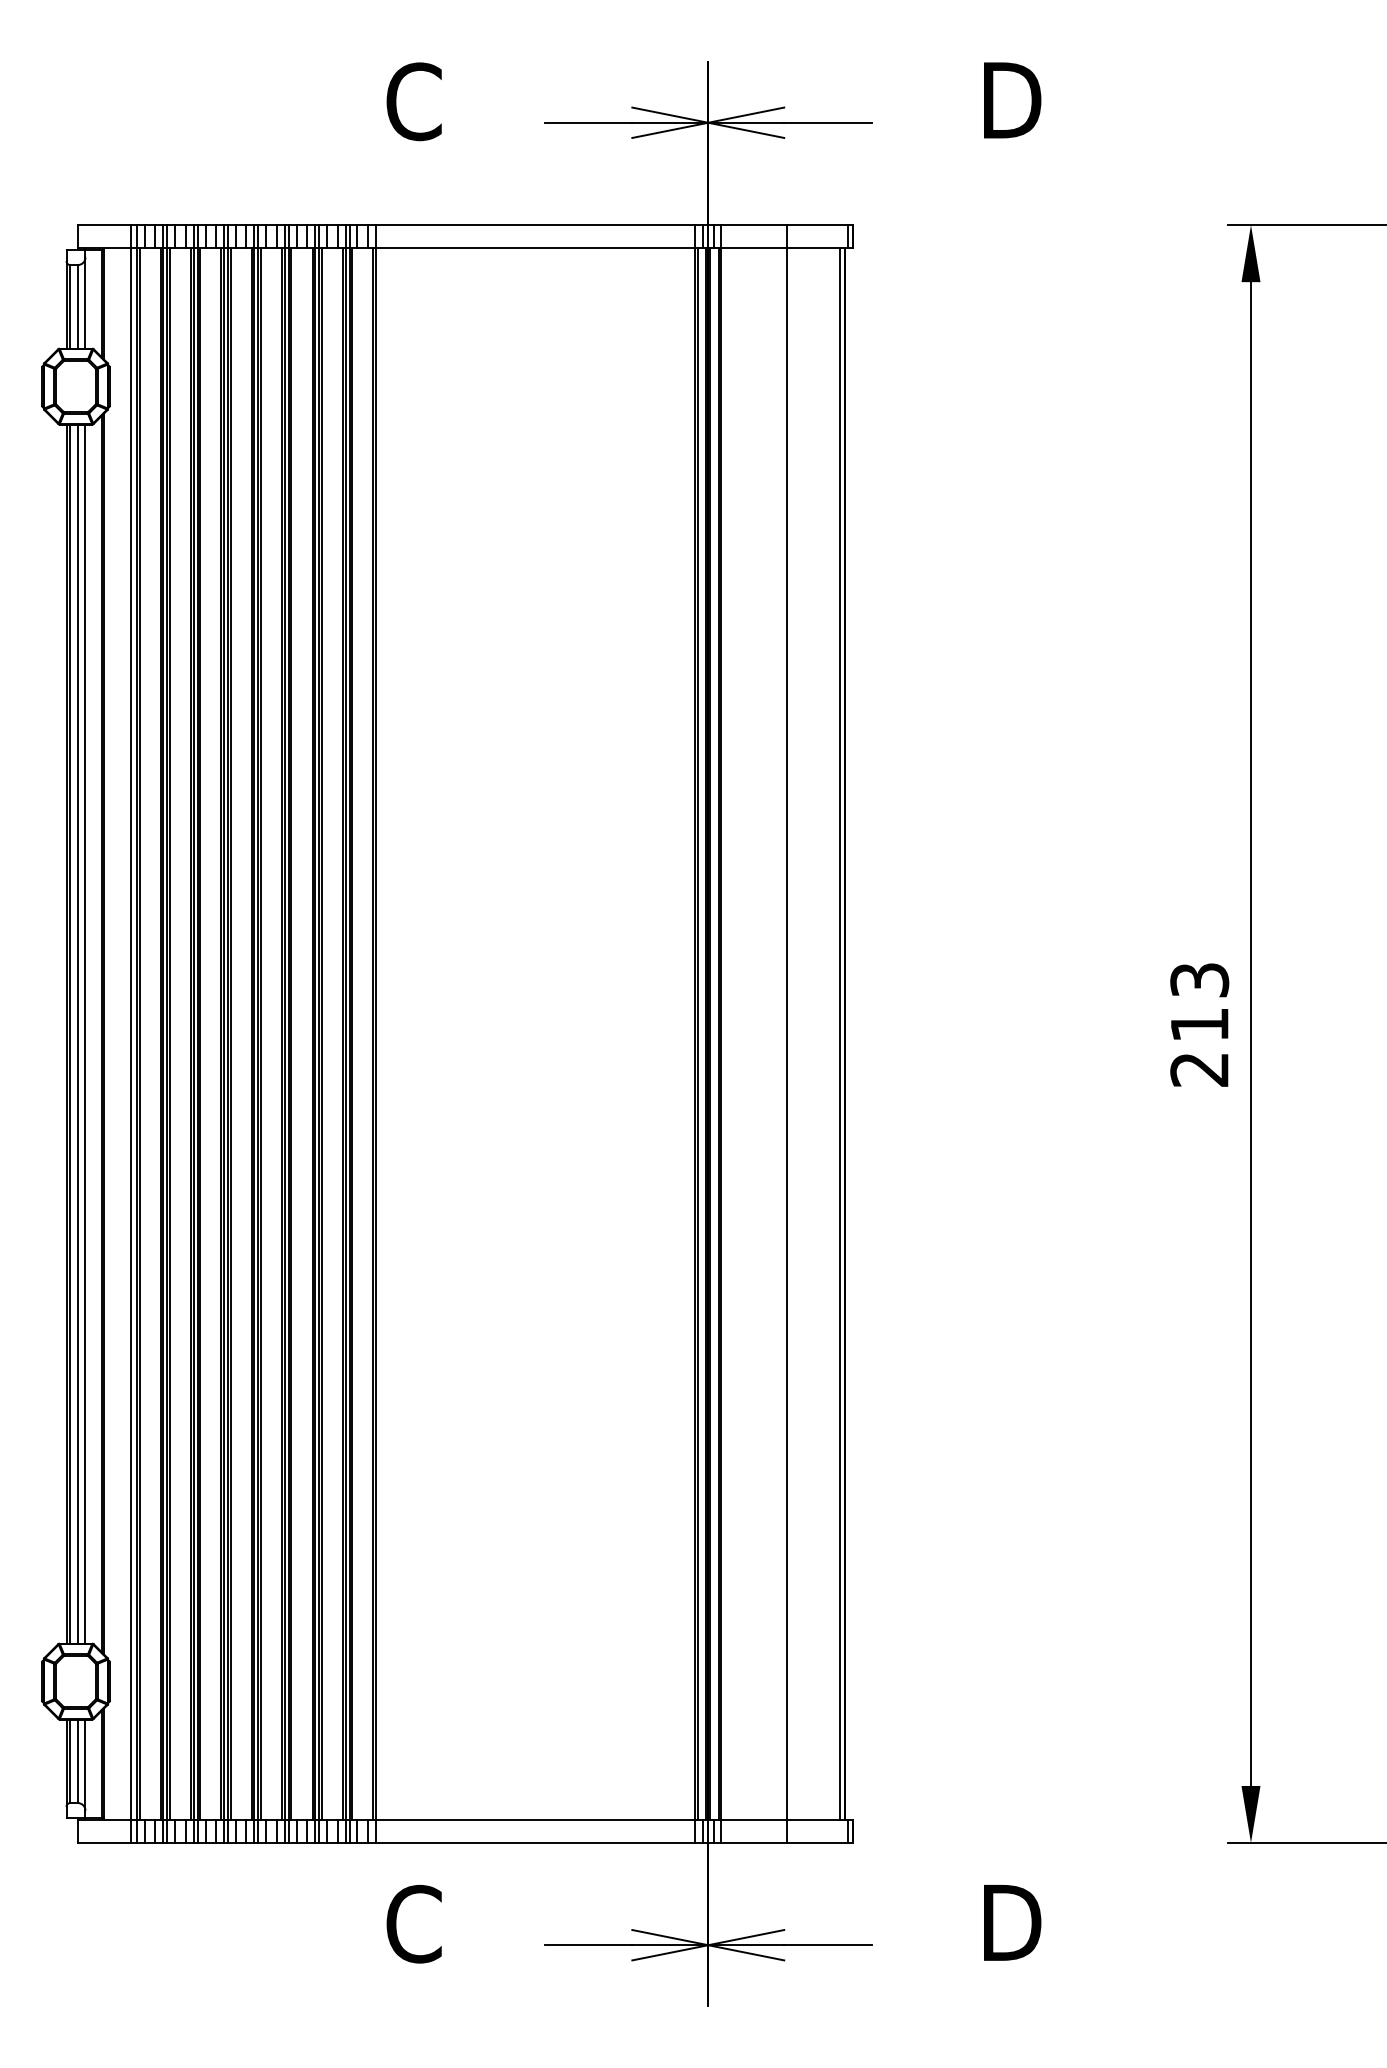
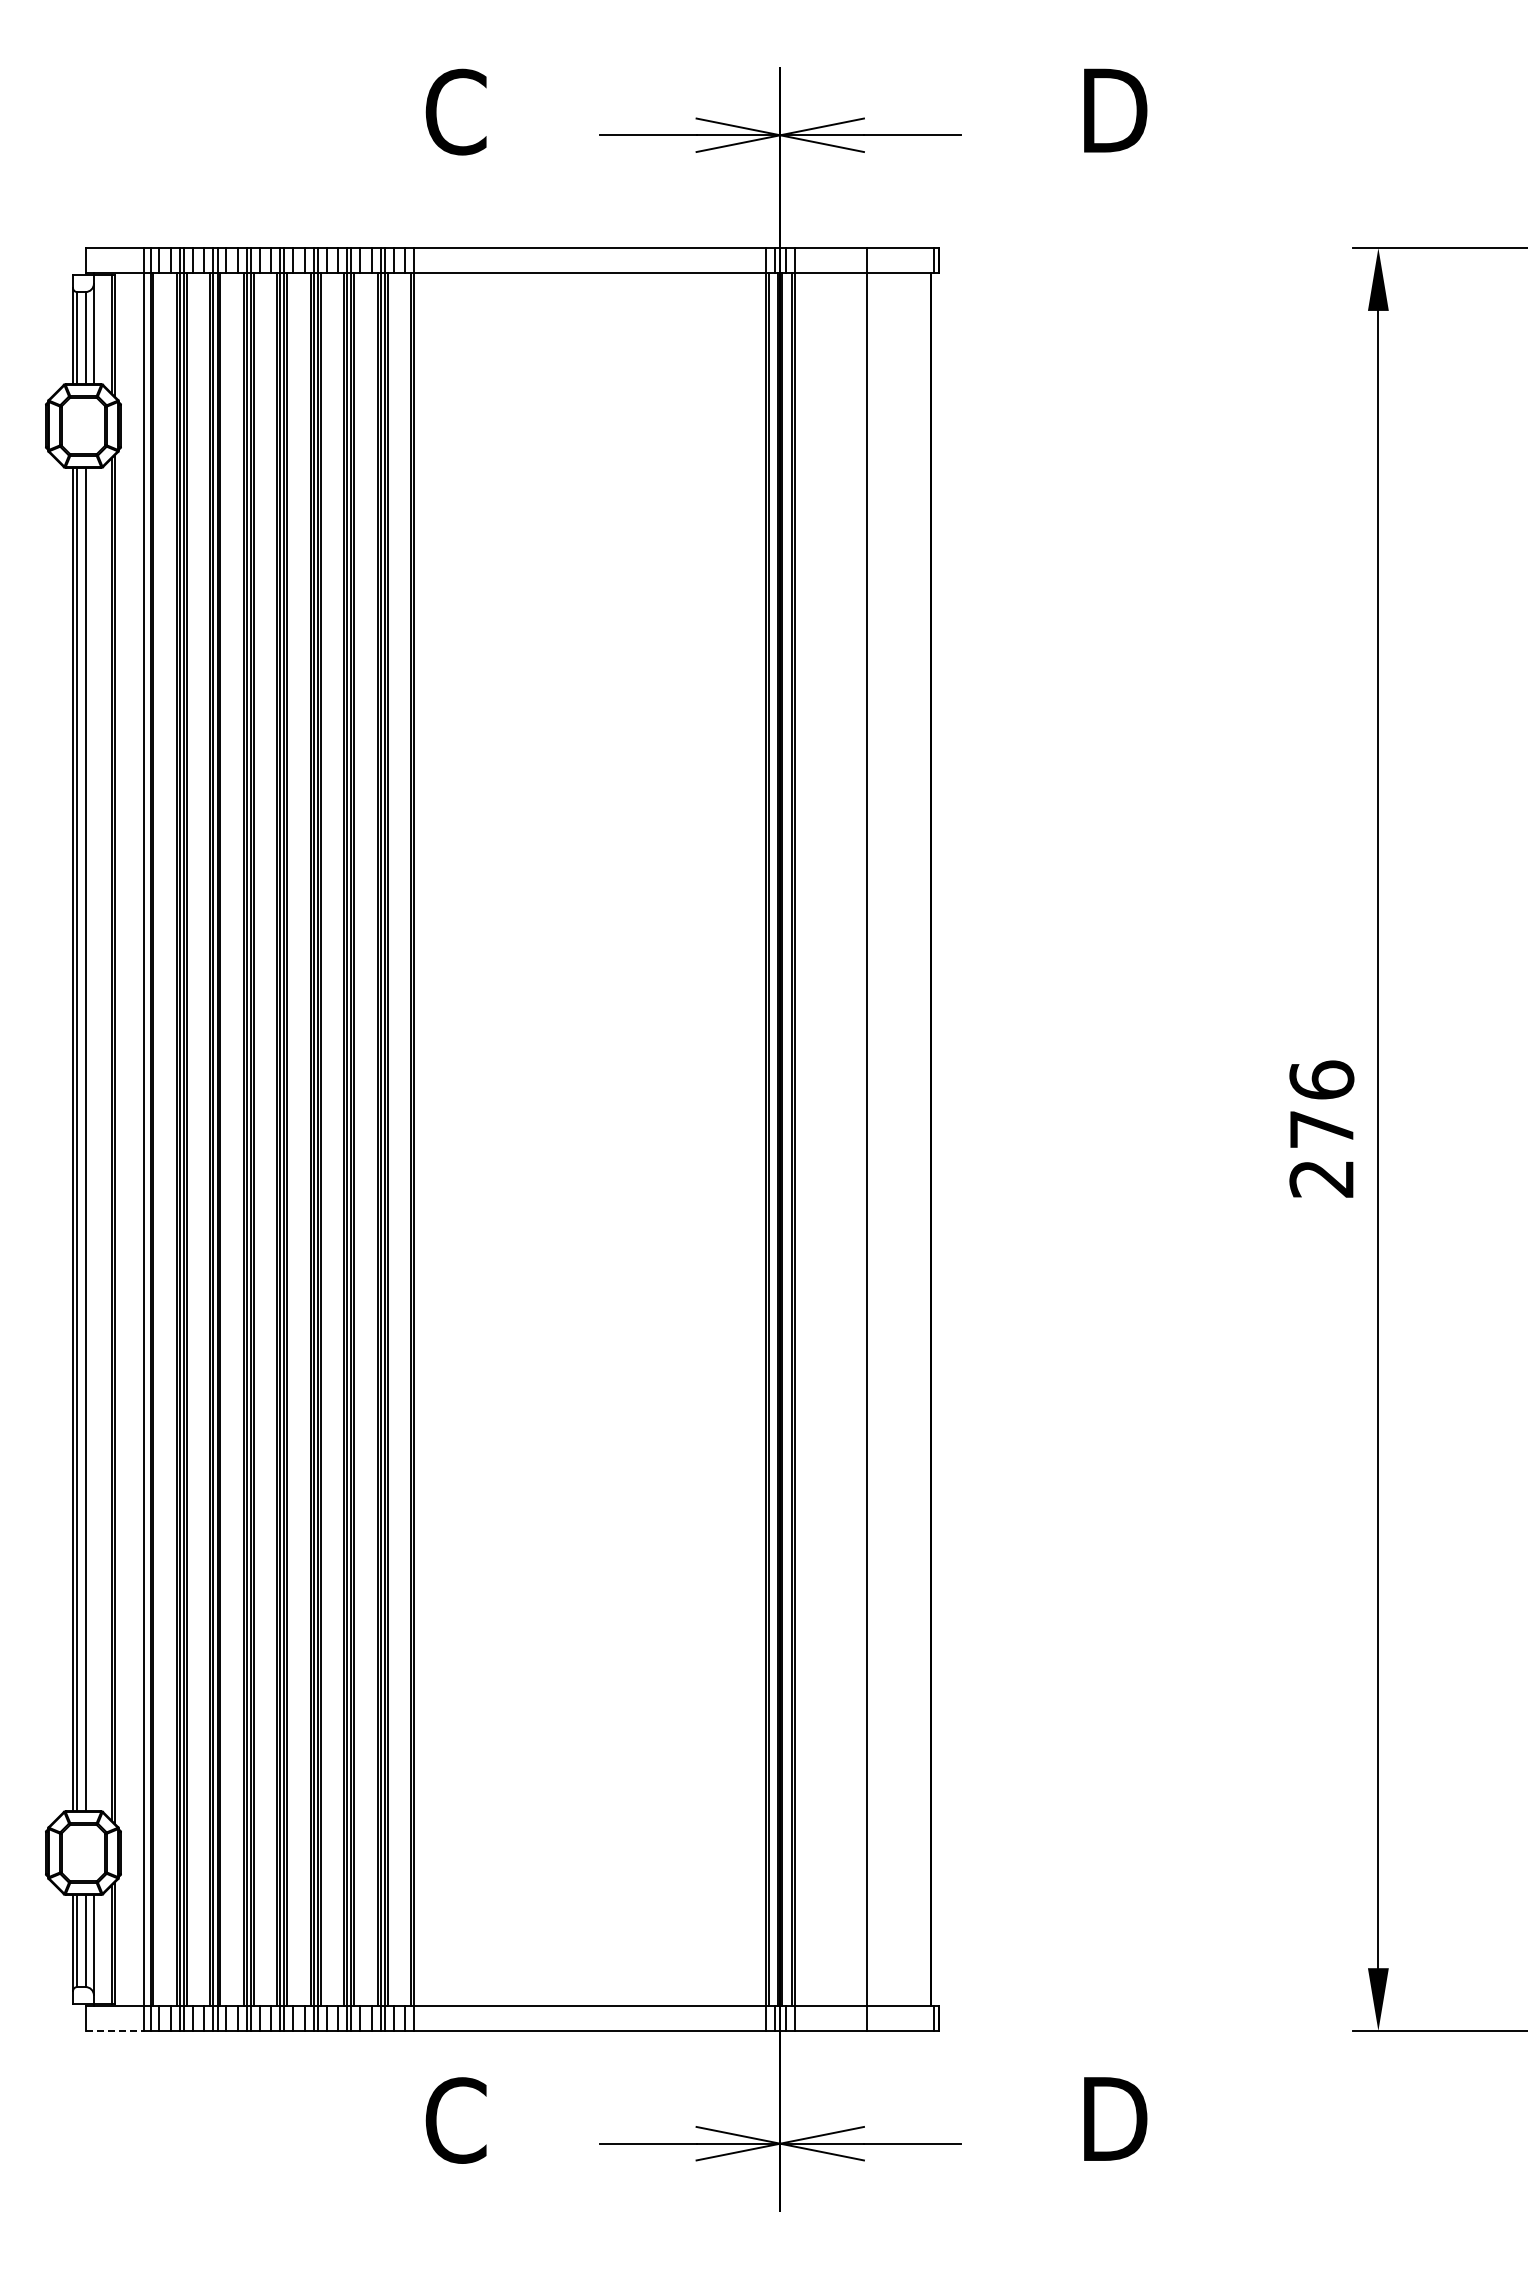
text: (1199, 1001) -> (1321, 1103), 213 -> 276
line: (85, 1034) -> (93, 1139), removed
line: (840, 1034) -> (925, 1139), removed
line: (105, 1842) -> (115, 2030), solid -> dashed

